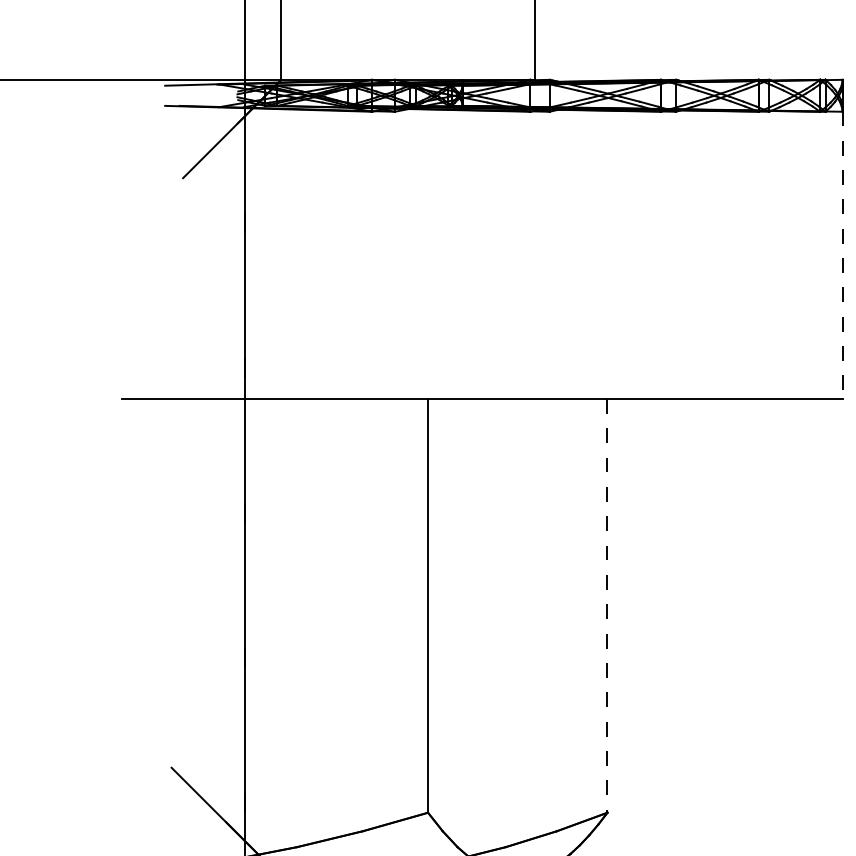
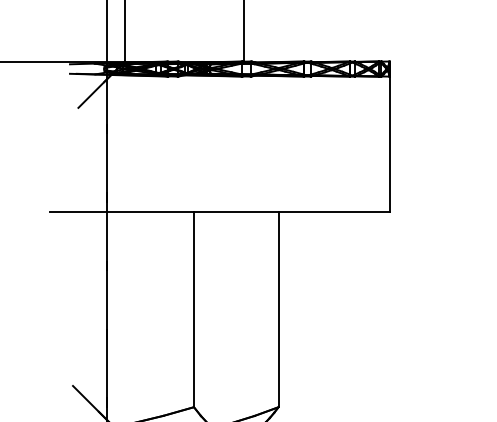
line: (842, 240) -> (389, 137), dashed -> solid
line: (607, 605) -> (278, 309), dashed -> solid

